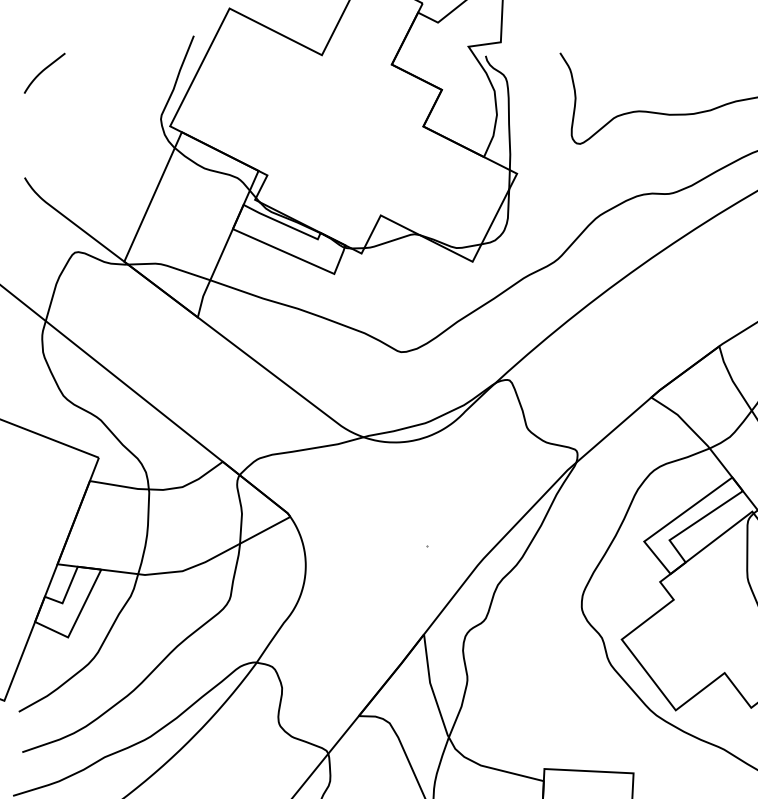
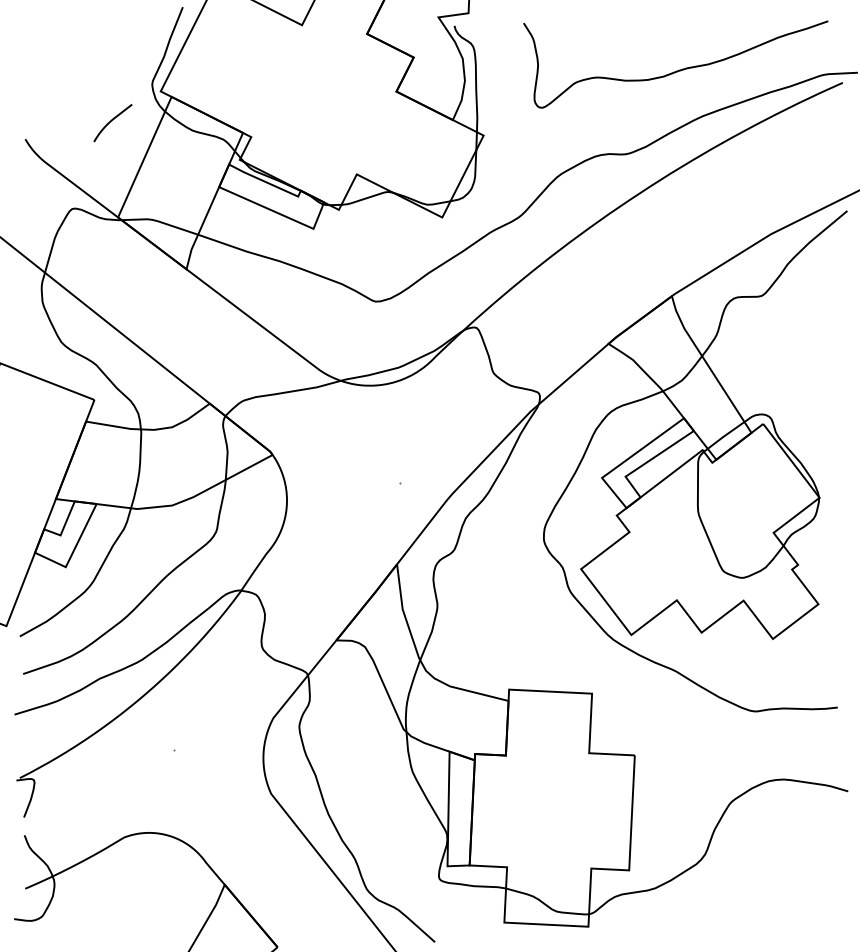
curve: (44, 71) -> (112, 121), moved

